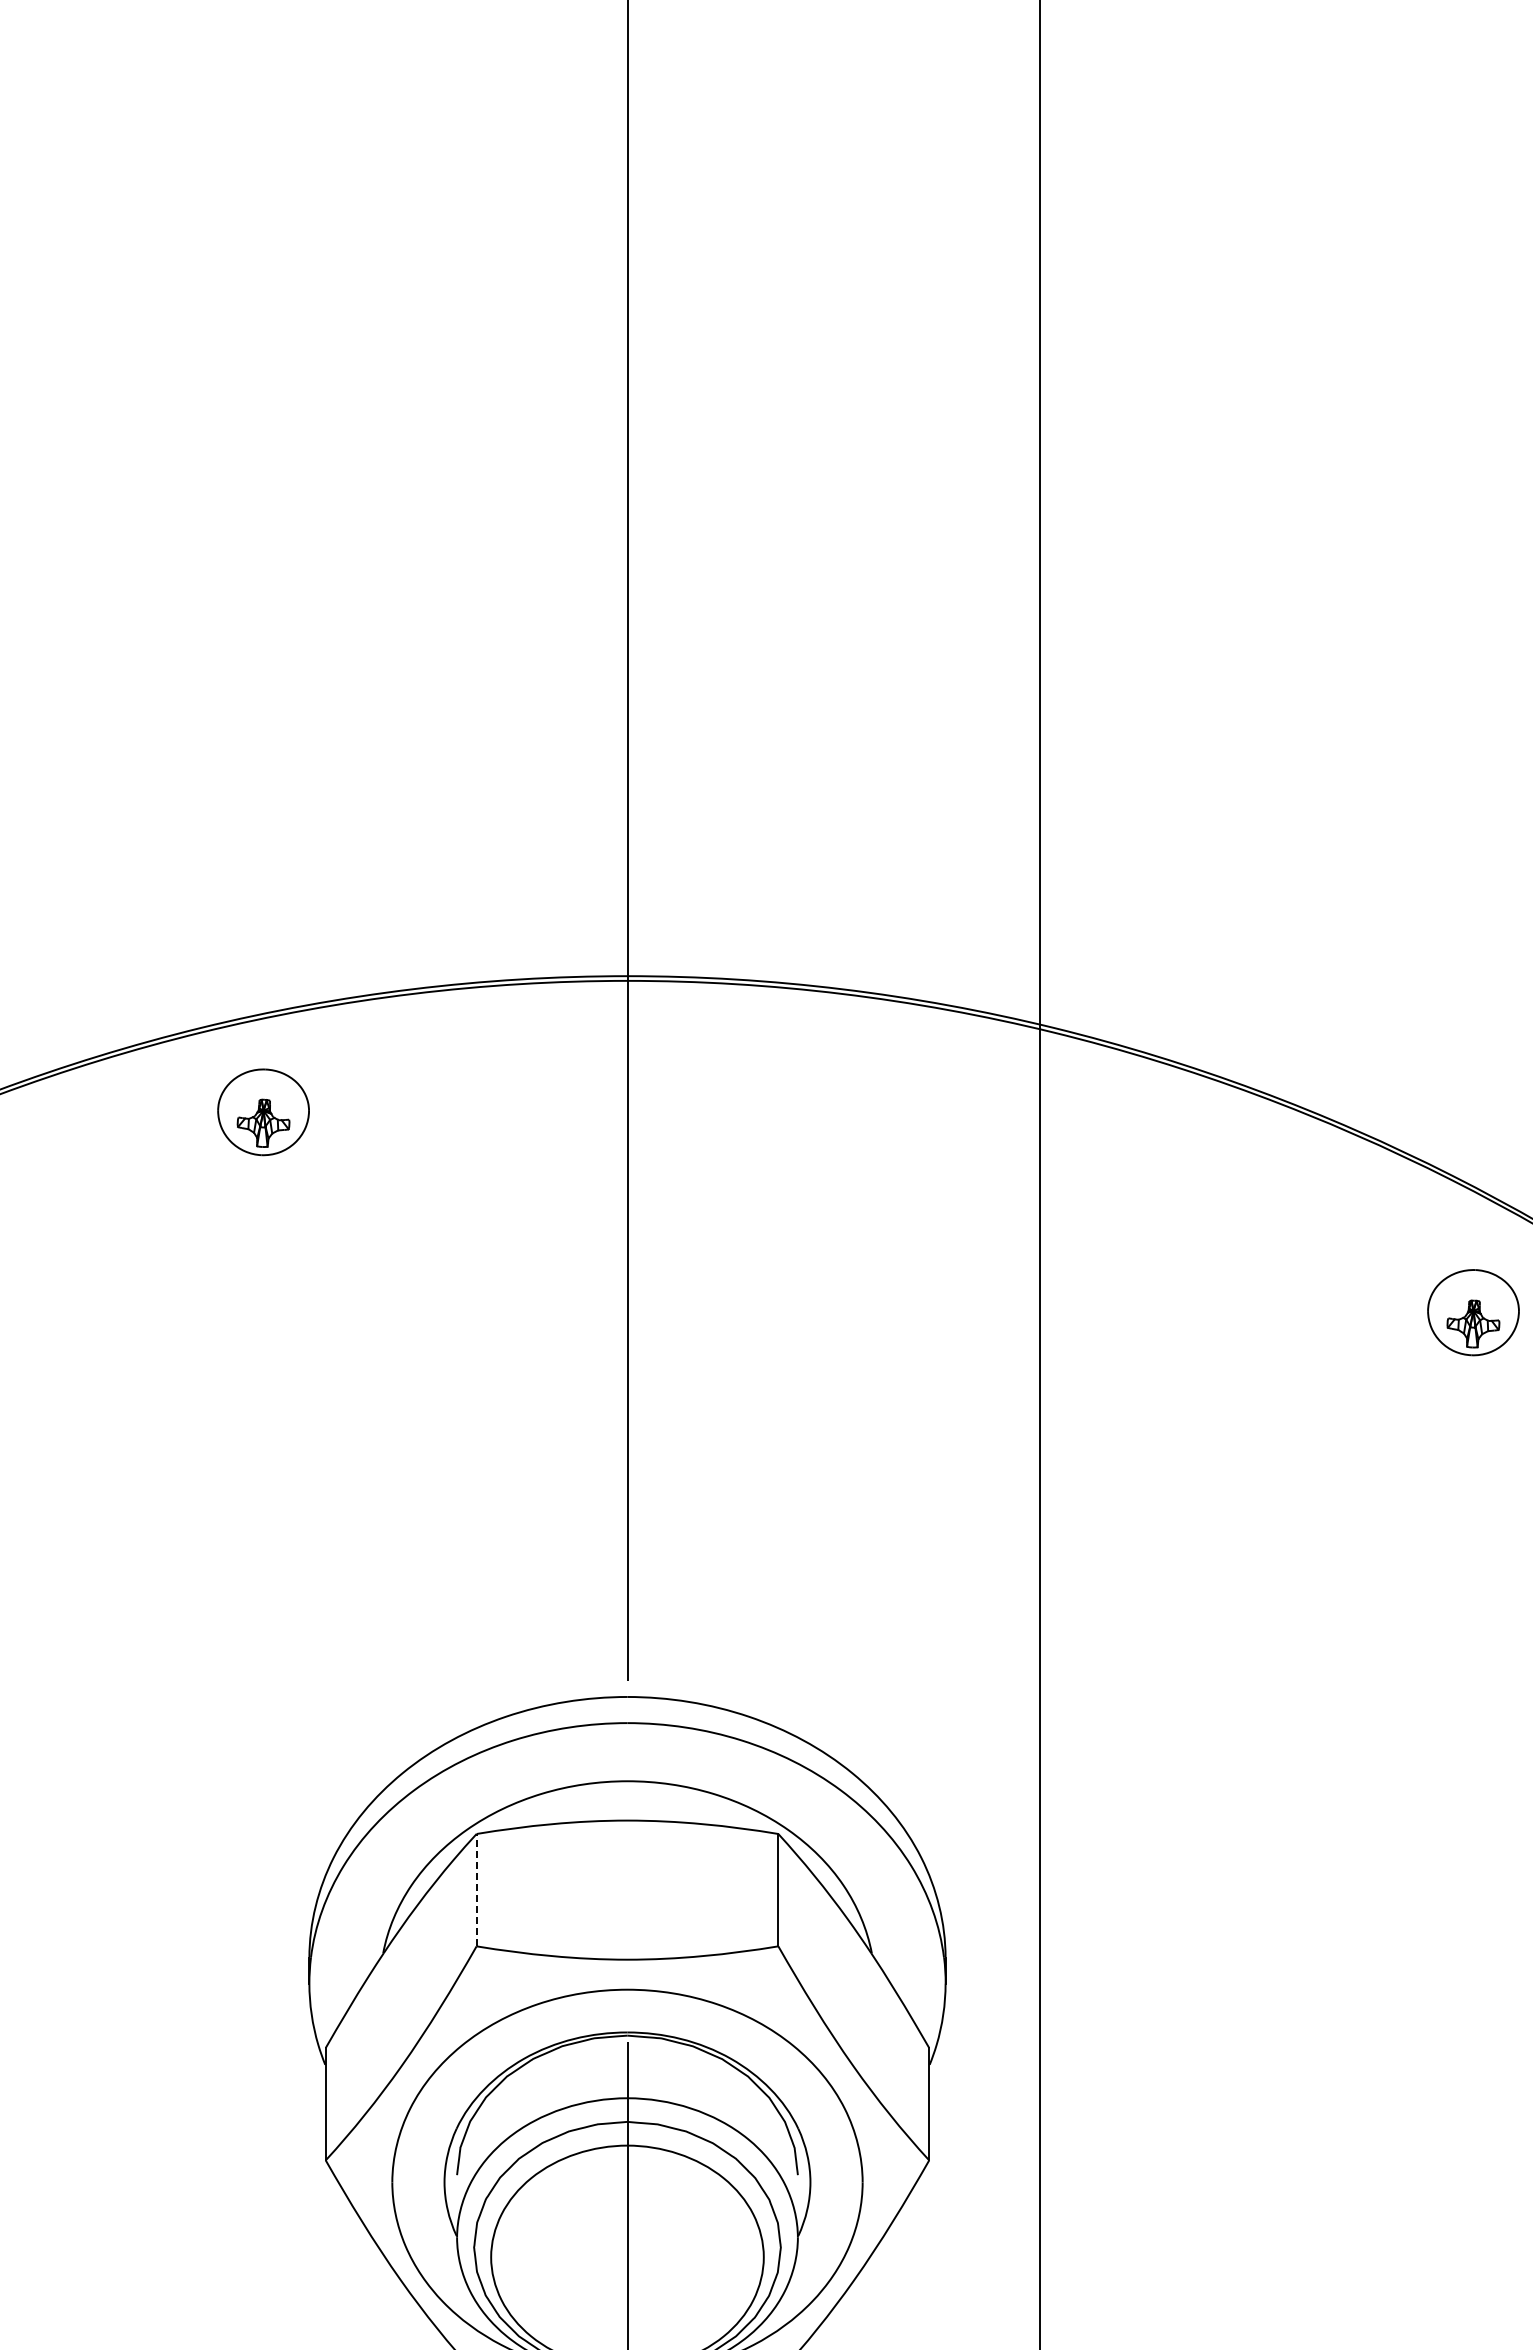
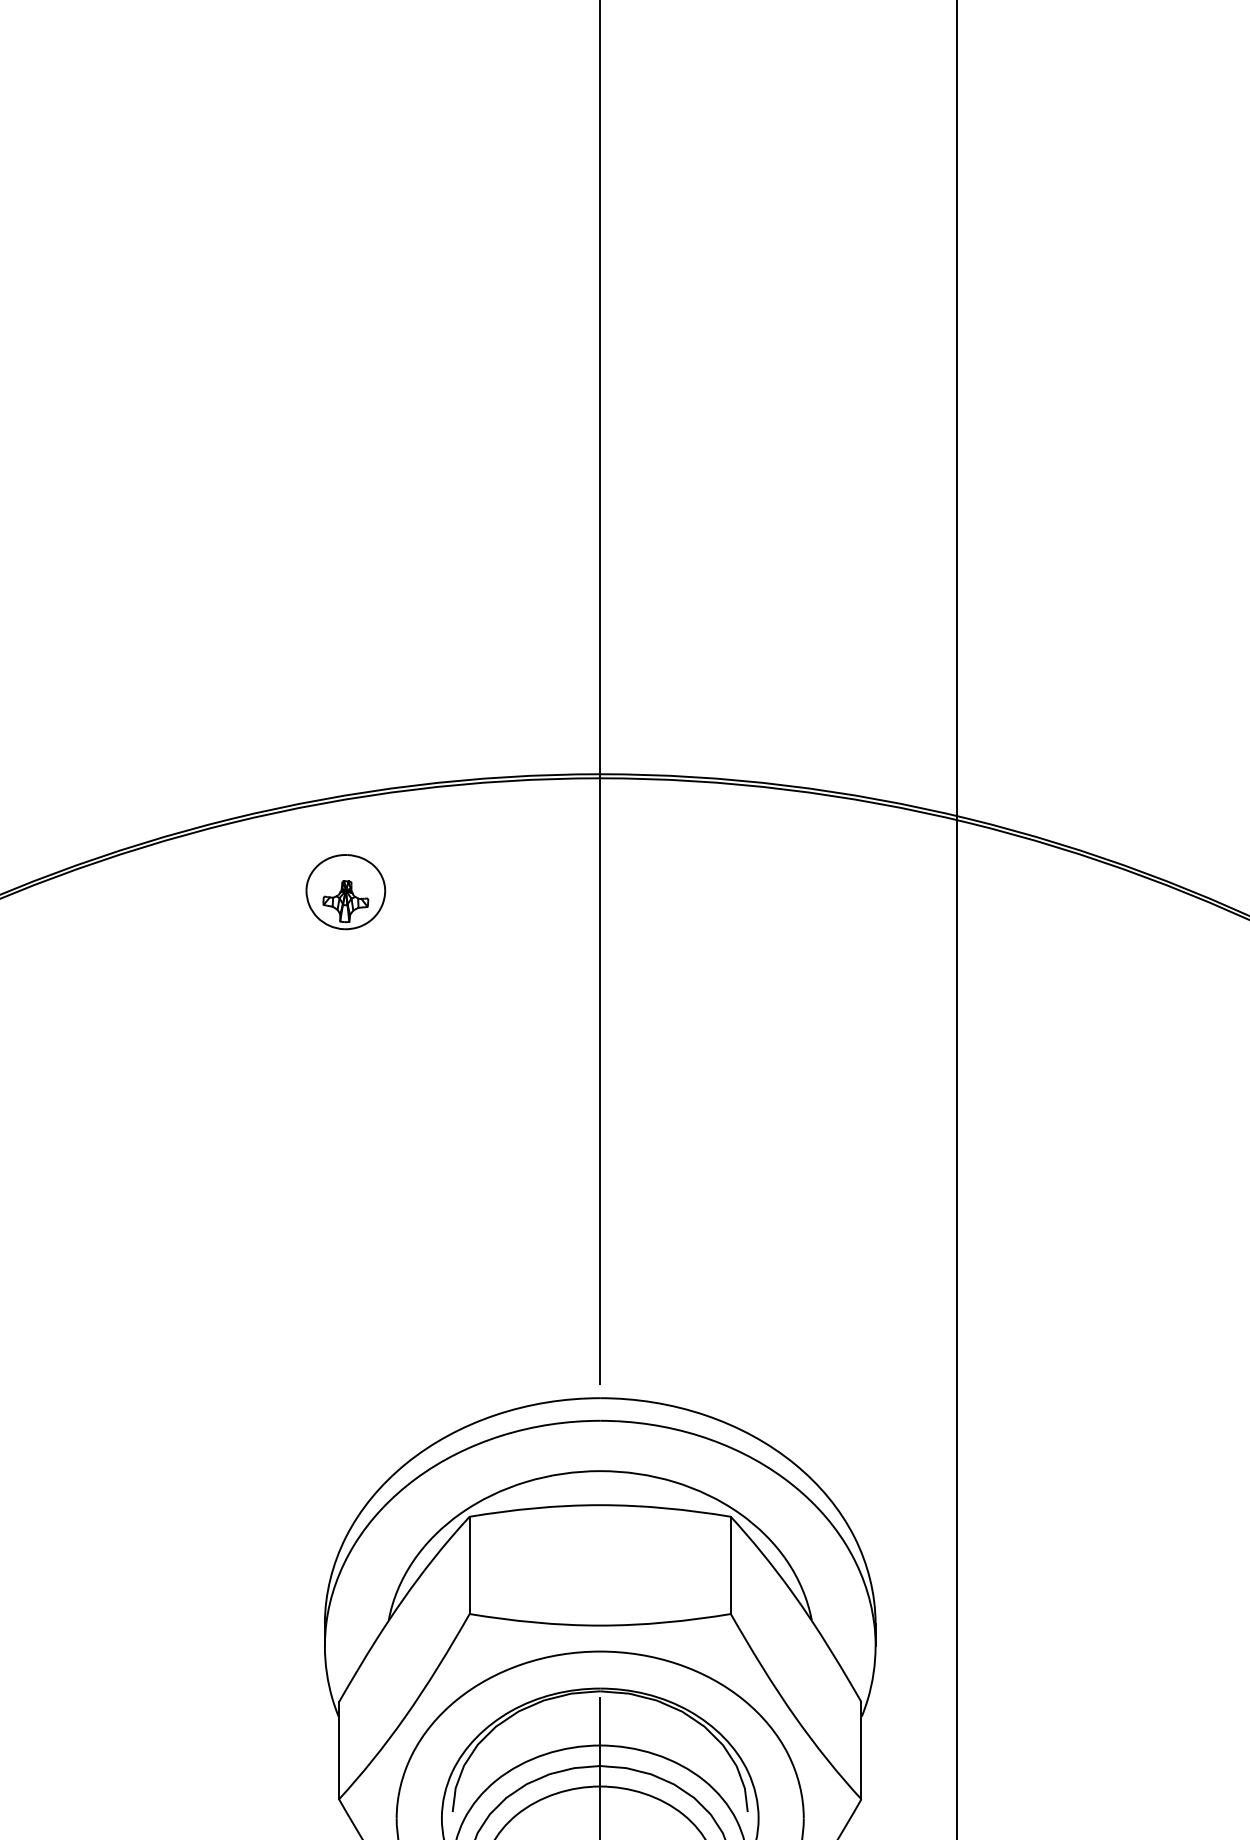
part: (263, 1112) -> (345, 892), moved
line: (476, 1889) -> (469, 1564), dashed -> solid

